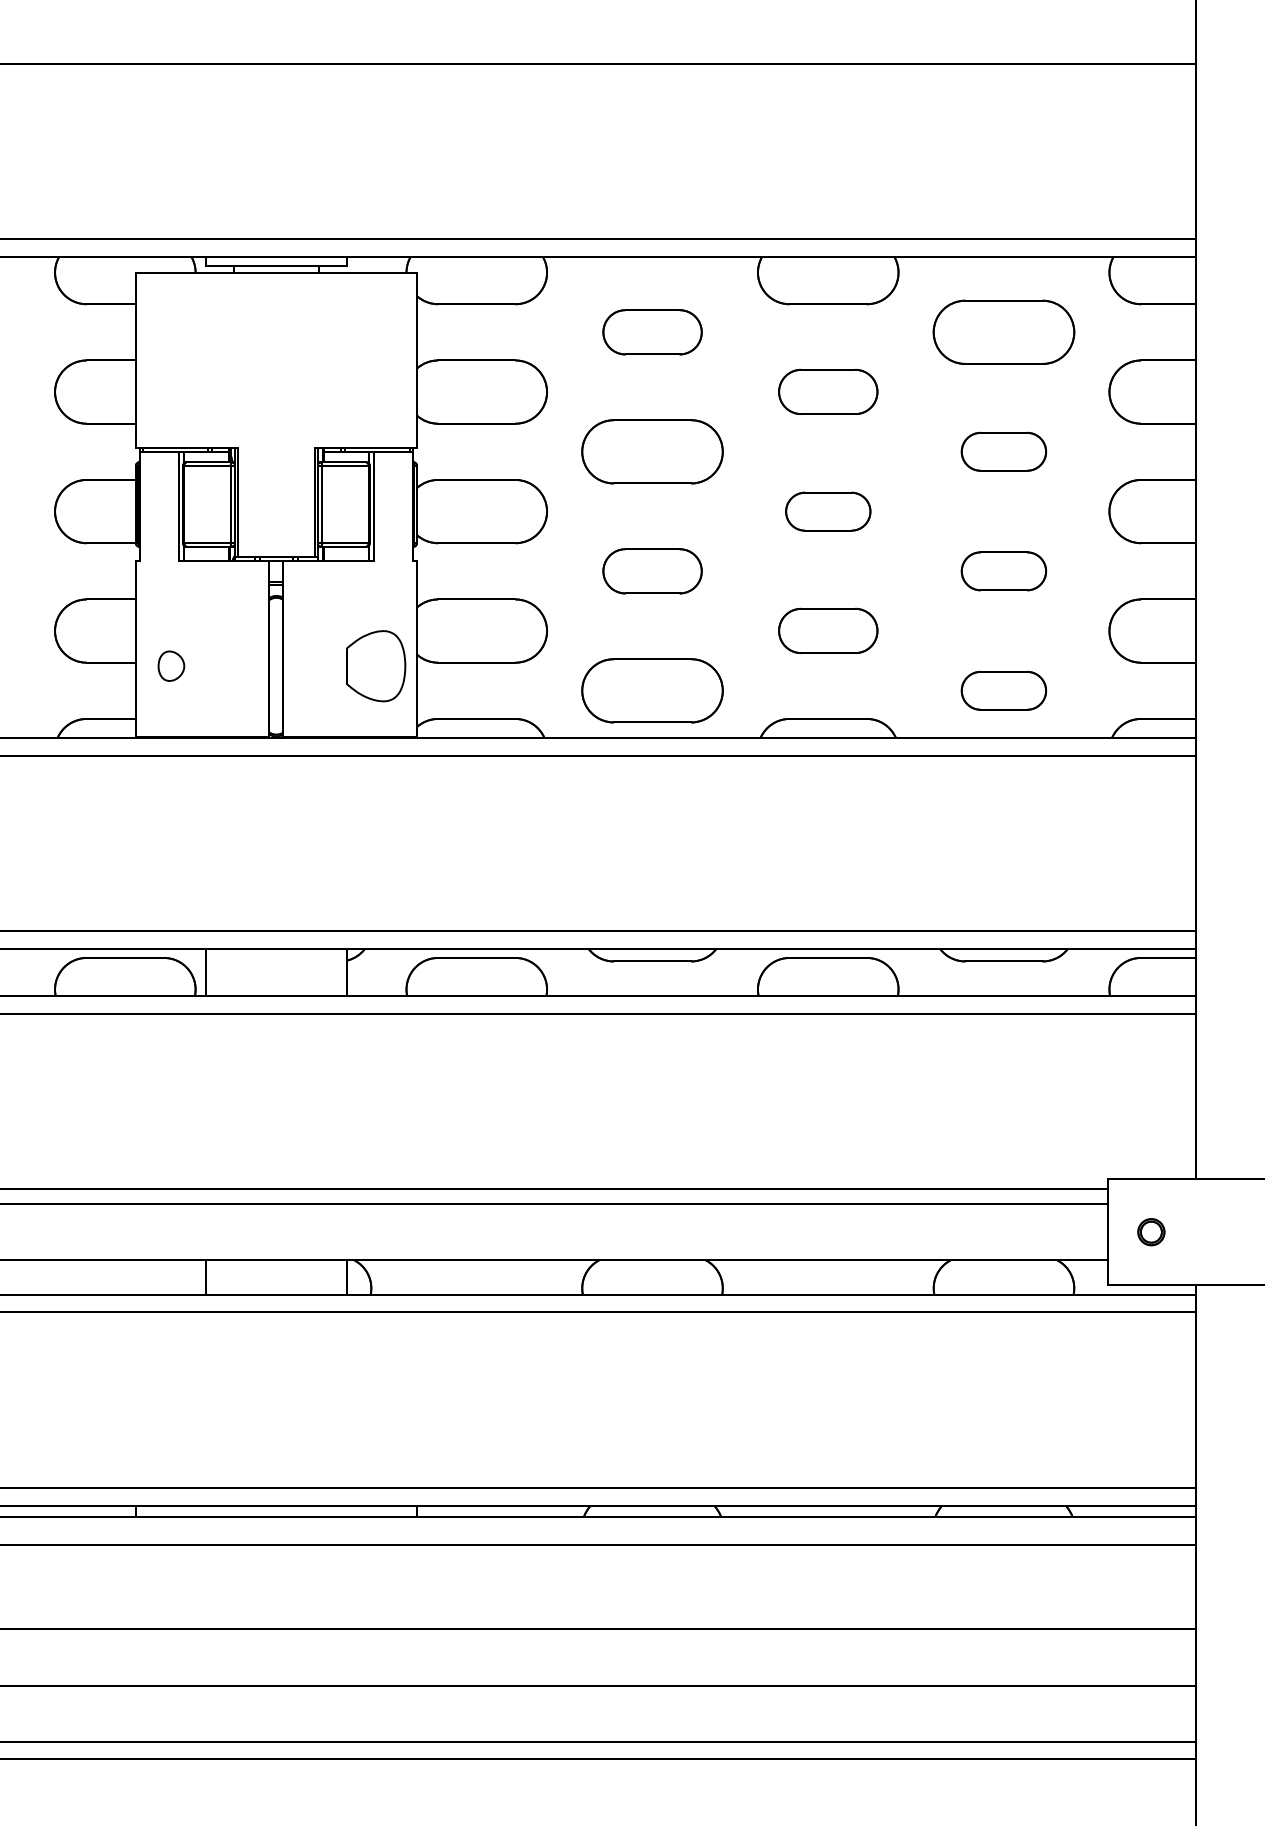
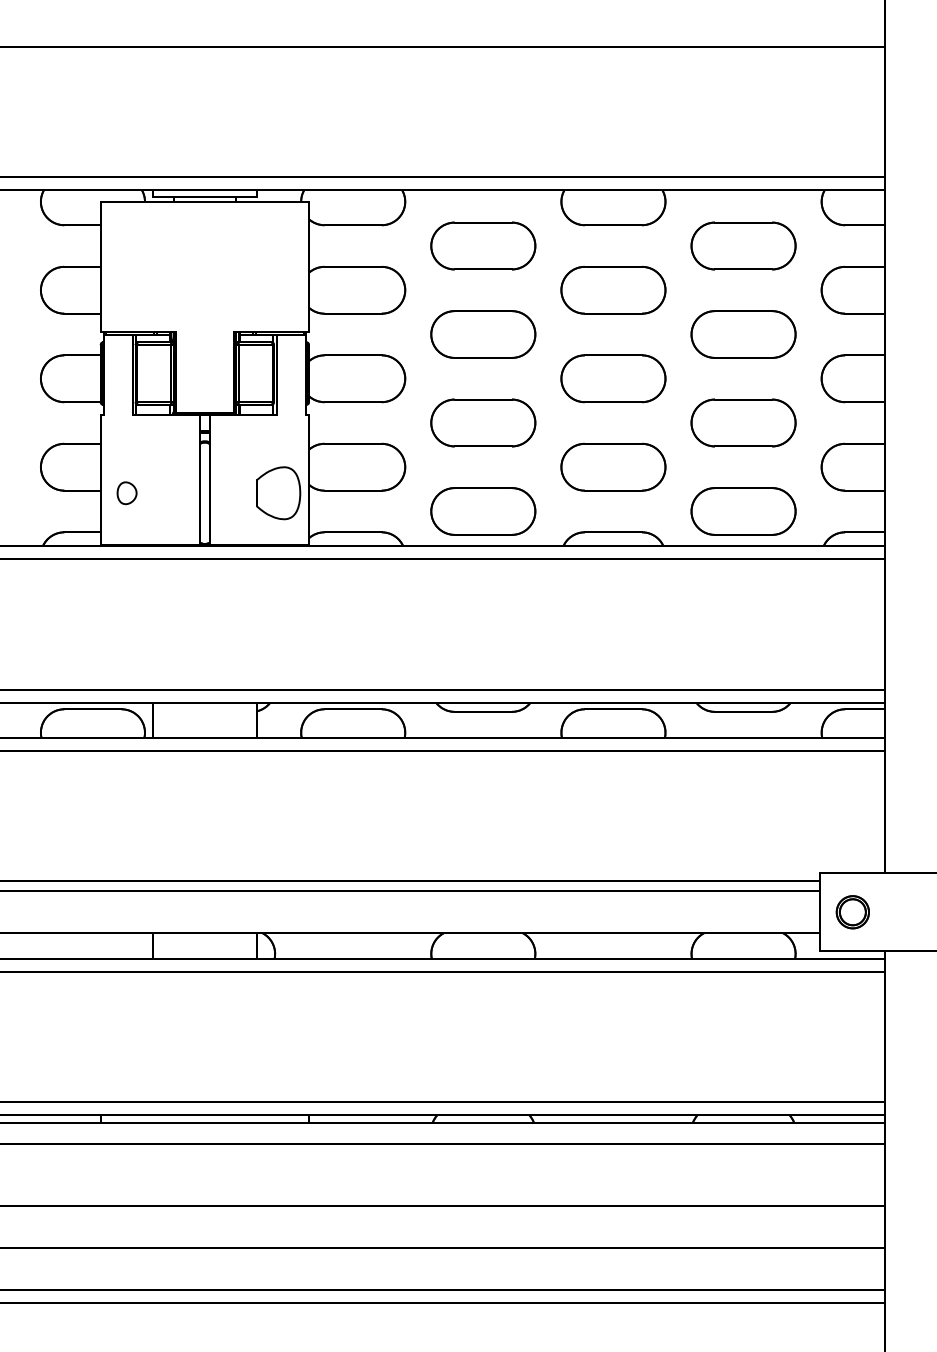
part: (652, 331) -> (483, 245), size x1.43
part: (828, 391) -> (613, 289), size x1.43
part: (1003, 451) -> (743, 334), size x1.67
part: (828, 511) -> (613, 378), size x1.67
part: (652, 570) -> (483, 422), size x1.43
part: (1003, 570) -> (743, 422), size x1.67
part: (828, 630) -> (613, 466), size x1.43
part: (1003, 690) -> (743, 511), size x1.67
part: (1151, 1232) -> (852, 912), size x1.67

